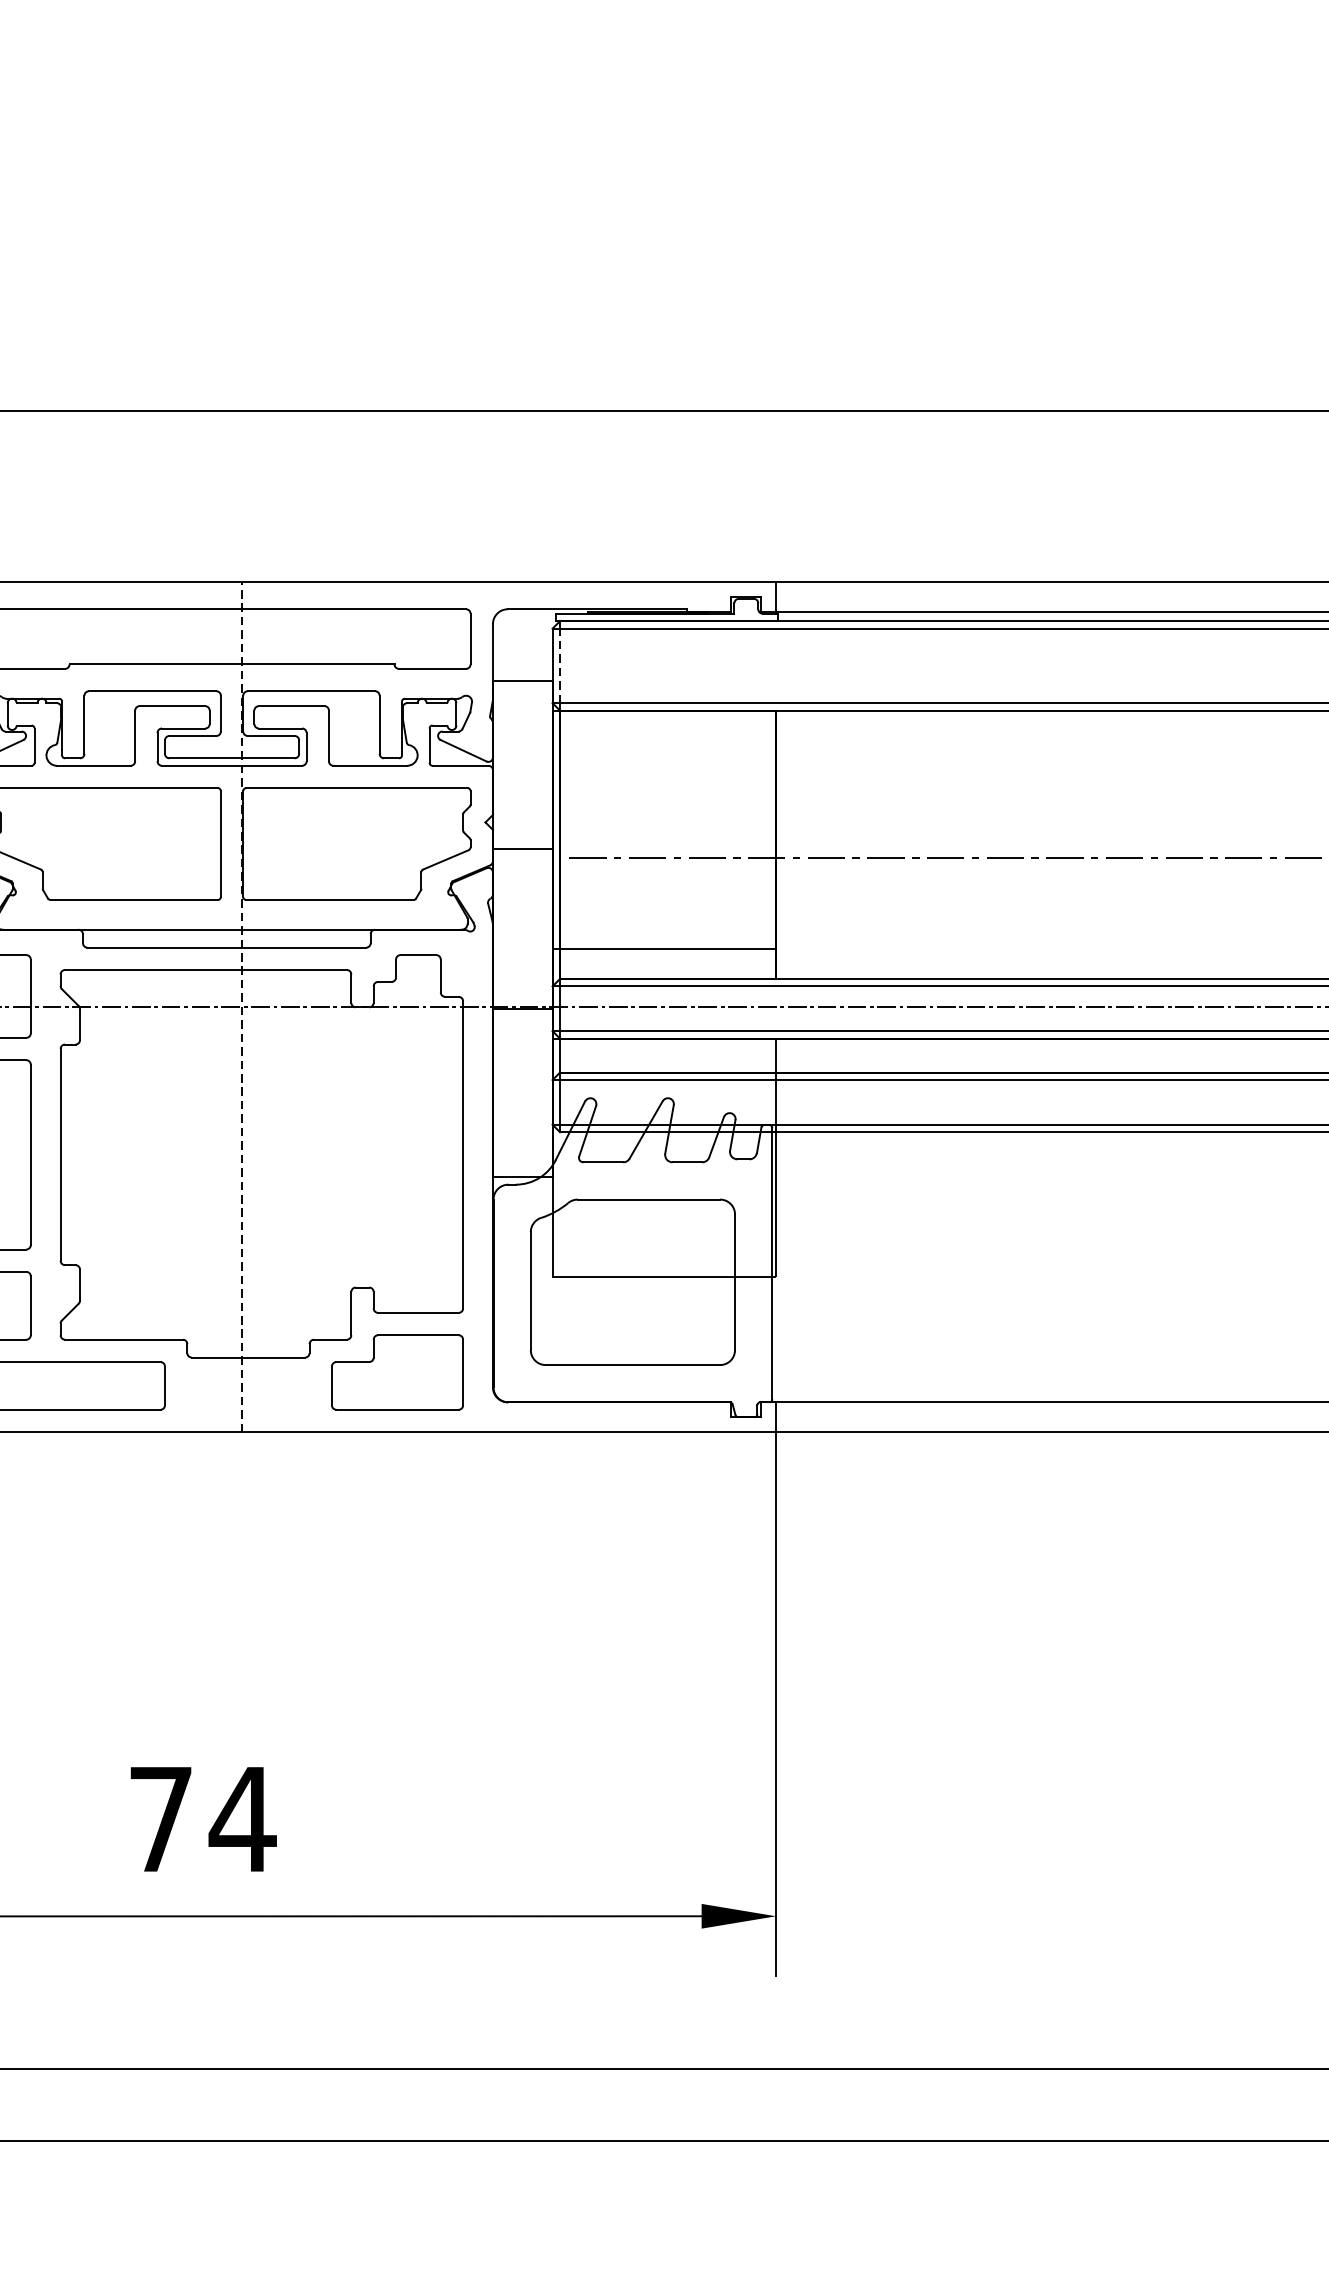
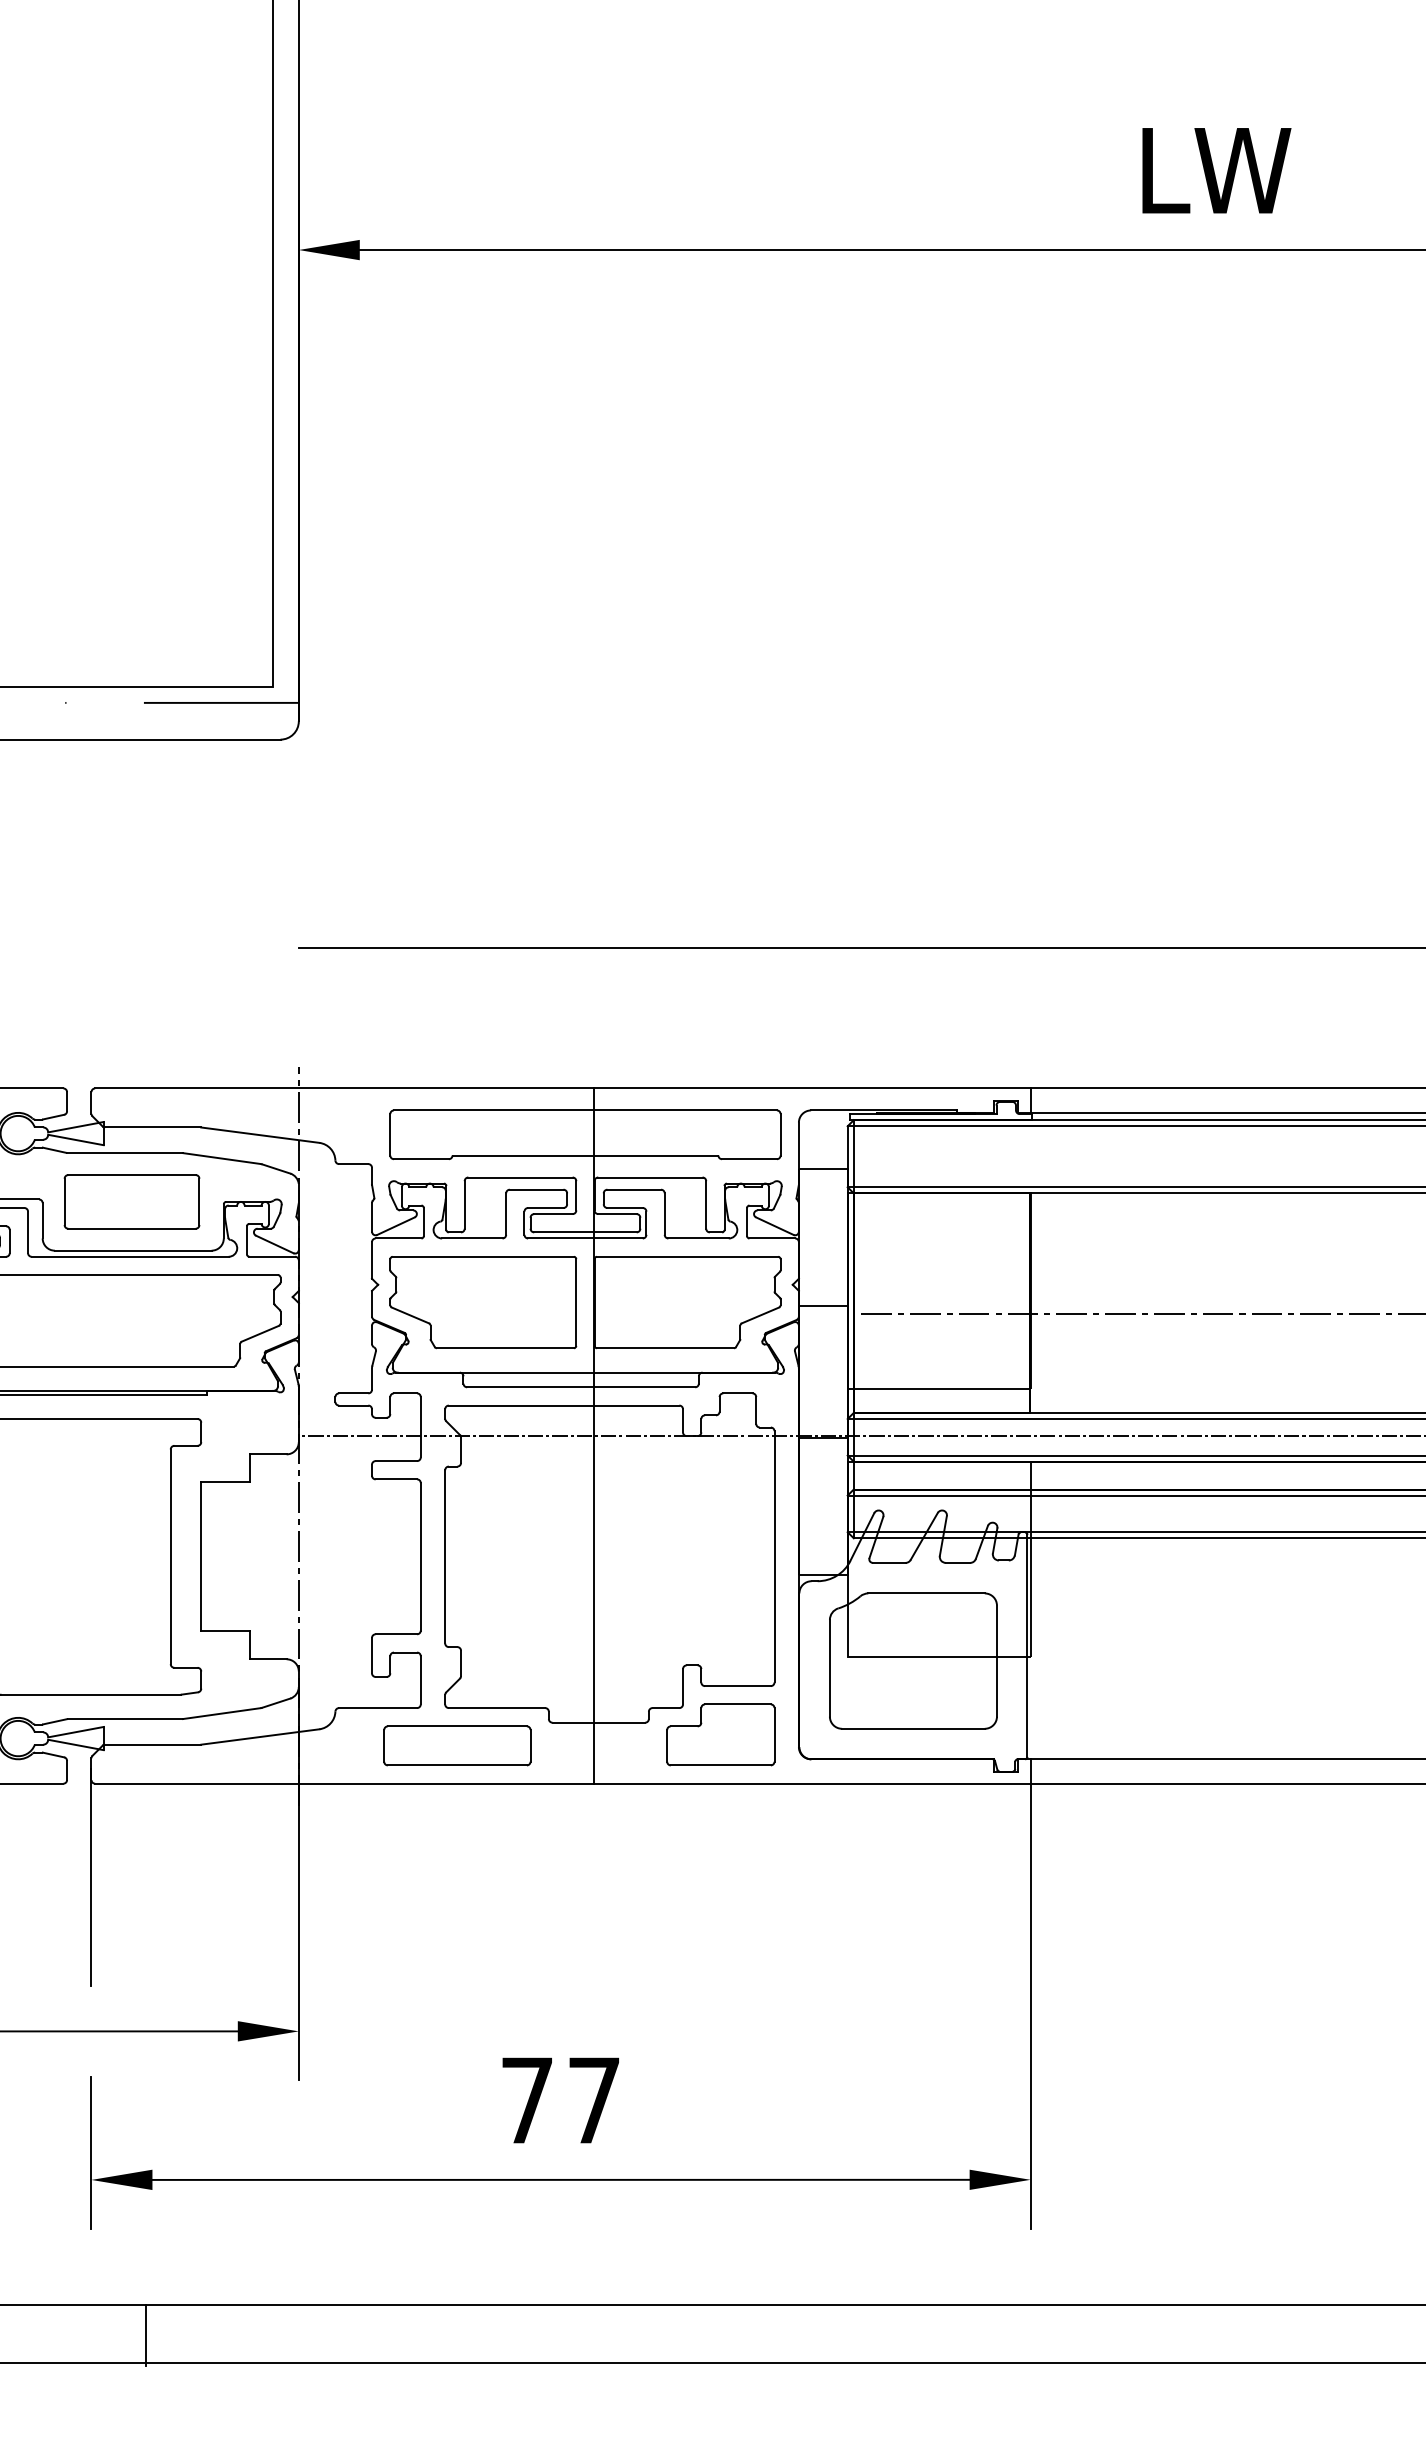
line: (559, 665) -> (853, 1156), dashed -> solid
line: (241, 1007) -> (593, 1436), dashed -> solid
text: (243, 1819) -> (594, 2100), 74 -> 77

